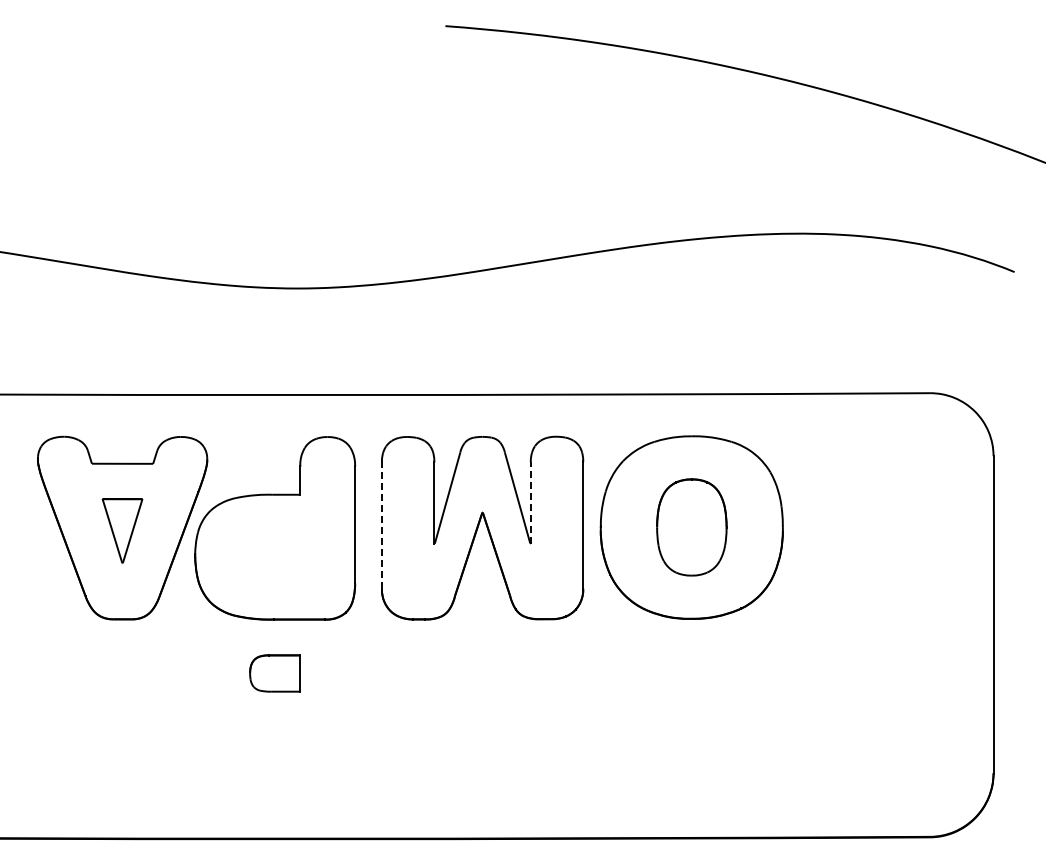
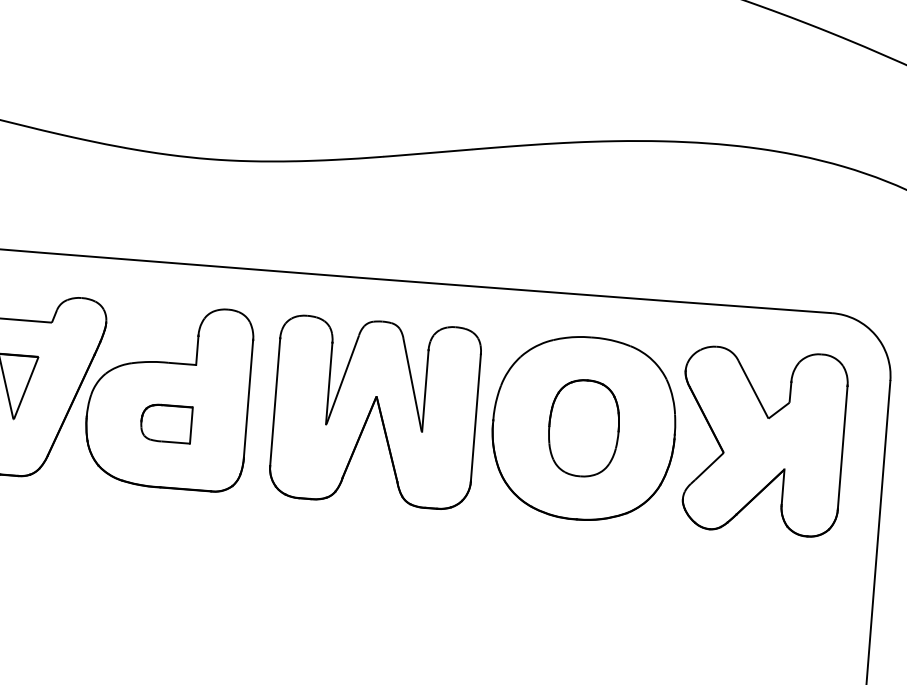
line: (530, 502) -> (425, 390), dashed -> solid
line: (381, 524) -> (274, 401), dashed -> solid
part: (869, 526) -> (761, 441), added
part: (274, 673) -> (165, 423), moved

